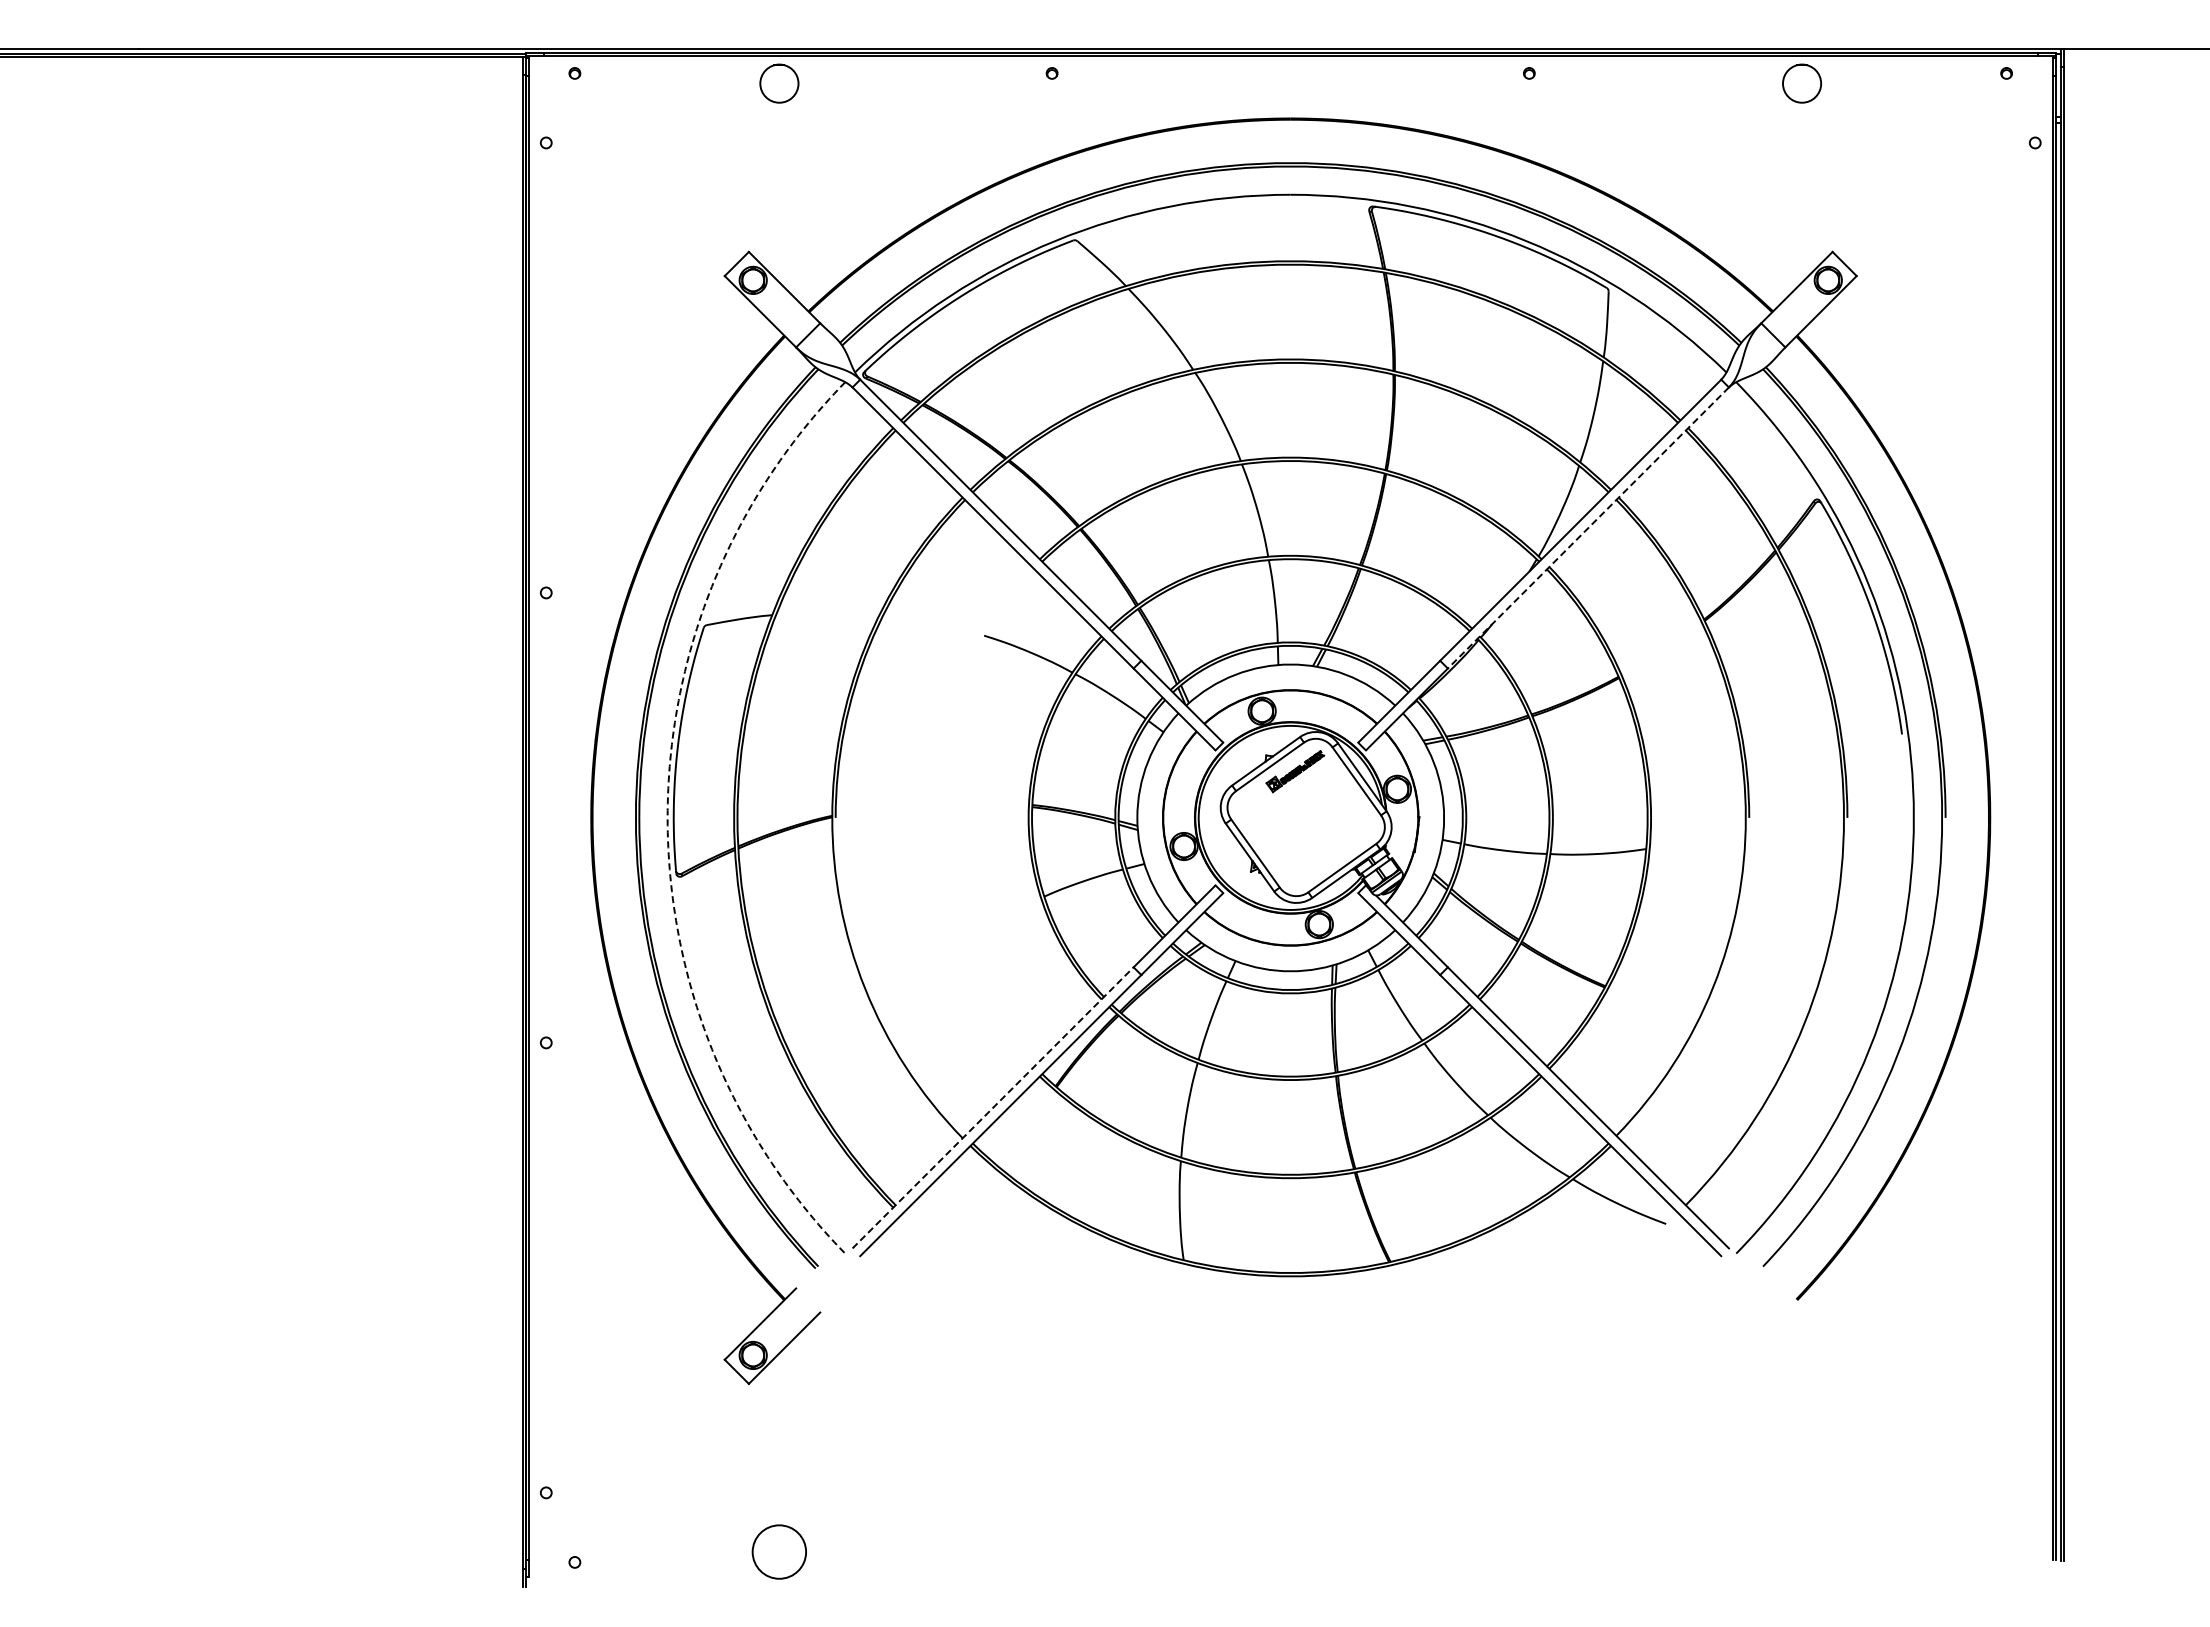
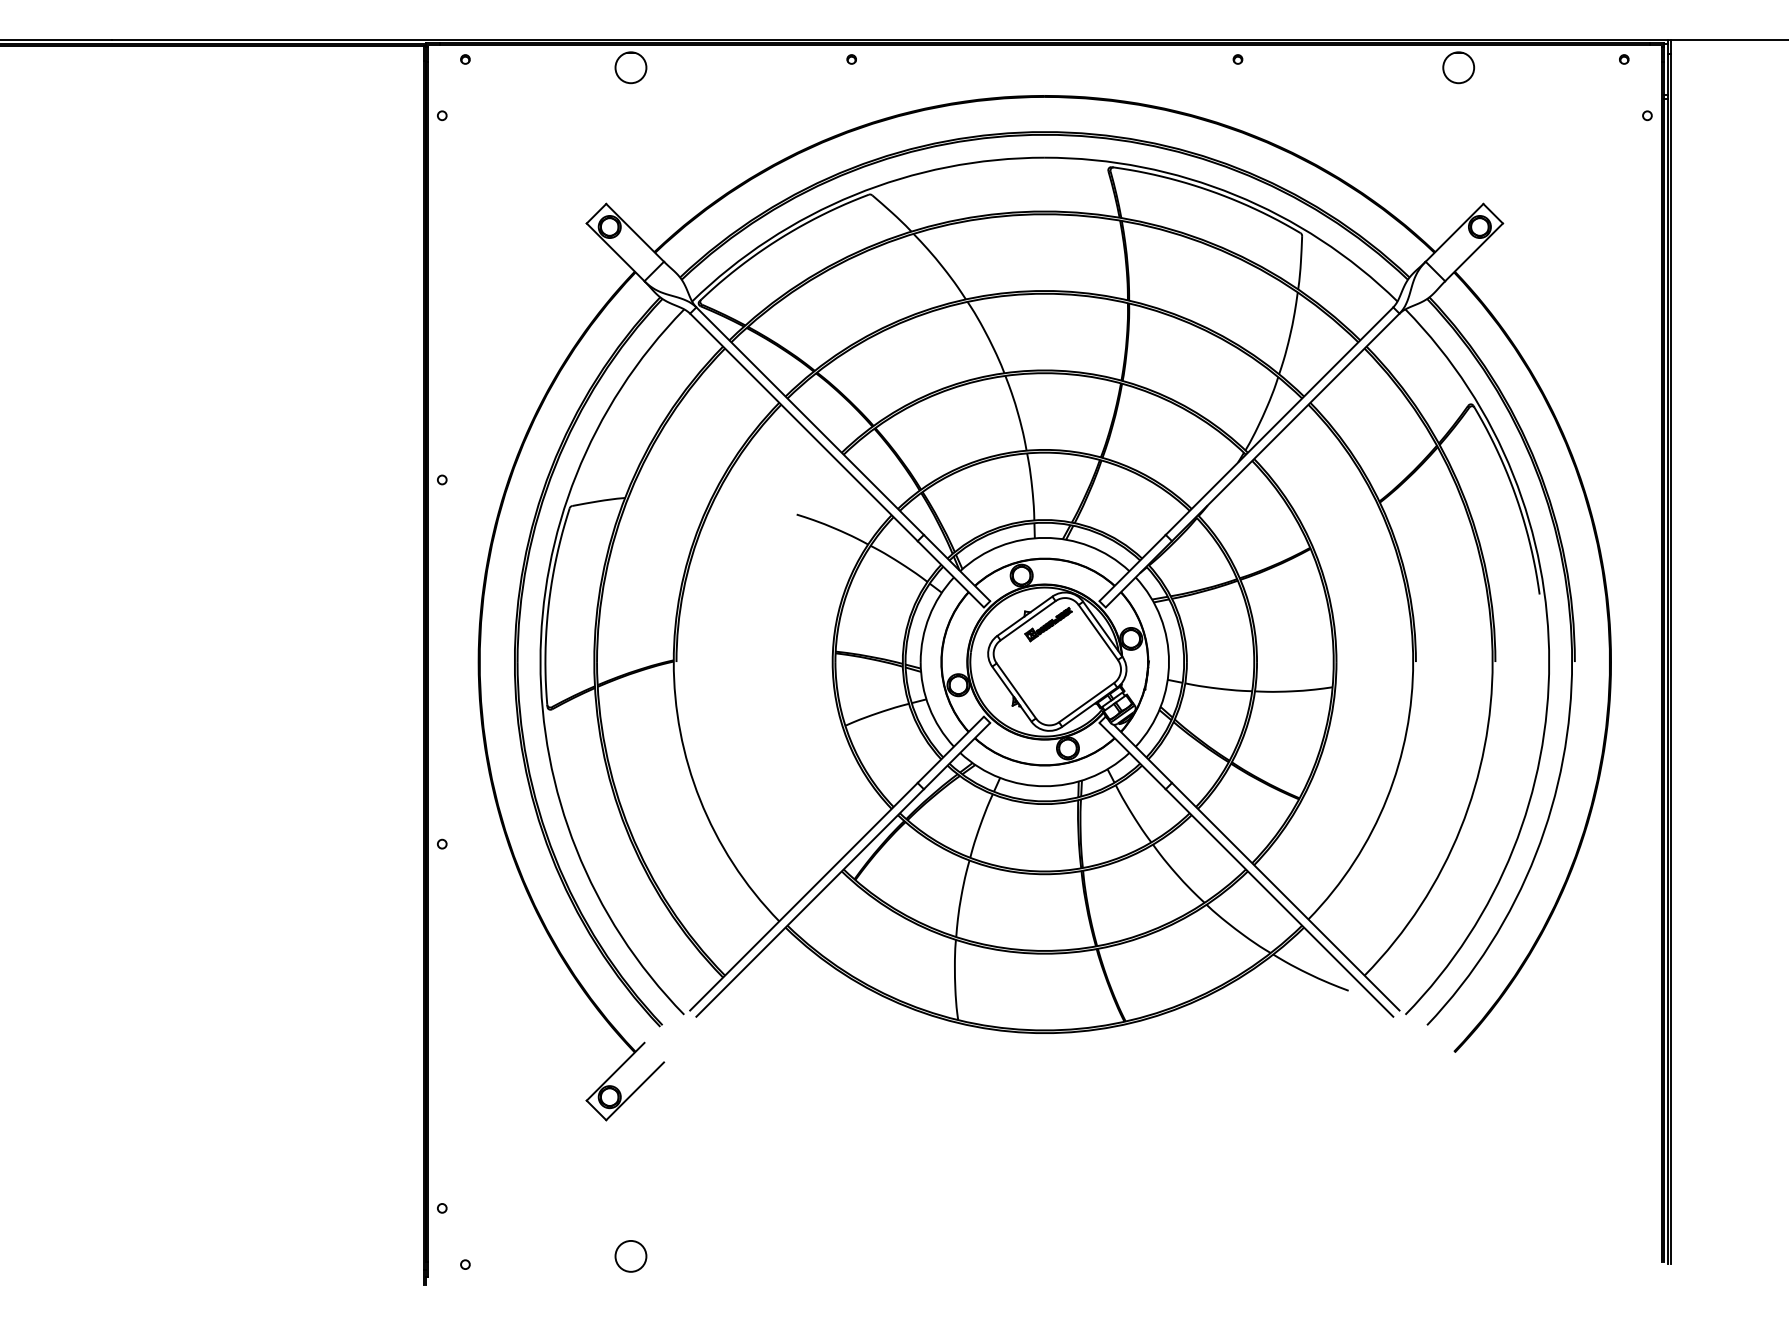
line: (1588, 527) -> (1285, 427), dashed -> solid
arc: (667, 817) -> (540, 661), dashed -> solid
line: (993, 1107) -> (804, 896), dashed -> solid
circle: (779, 1552) -> (631, 1256), size x0.71

